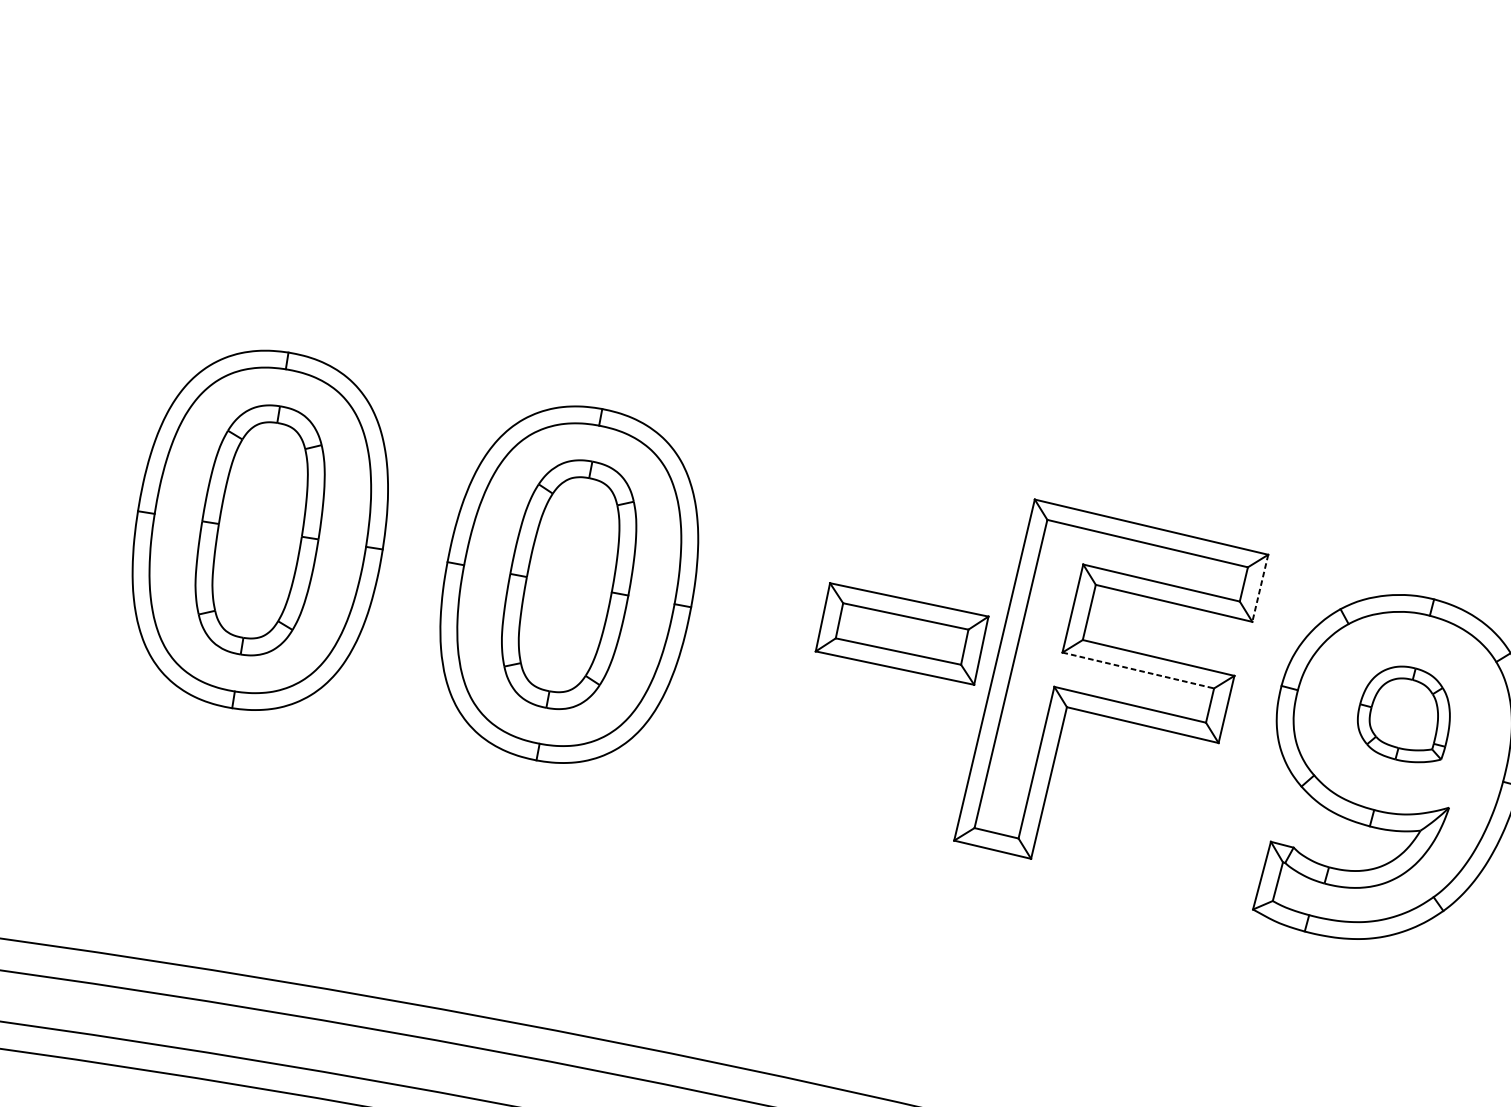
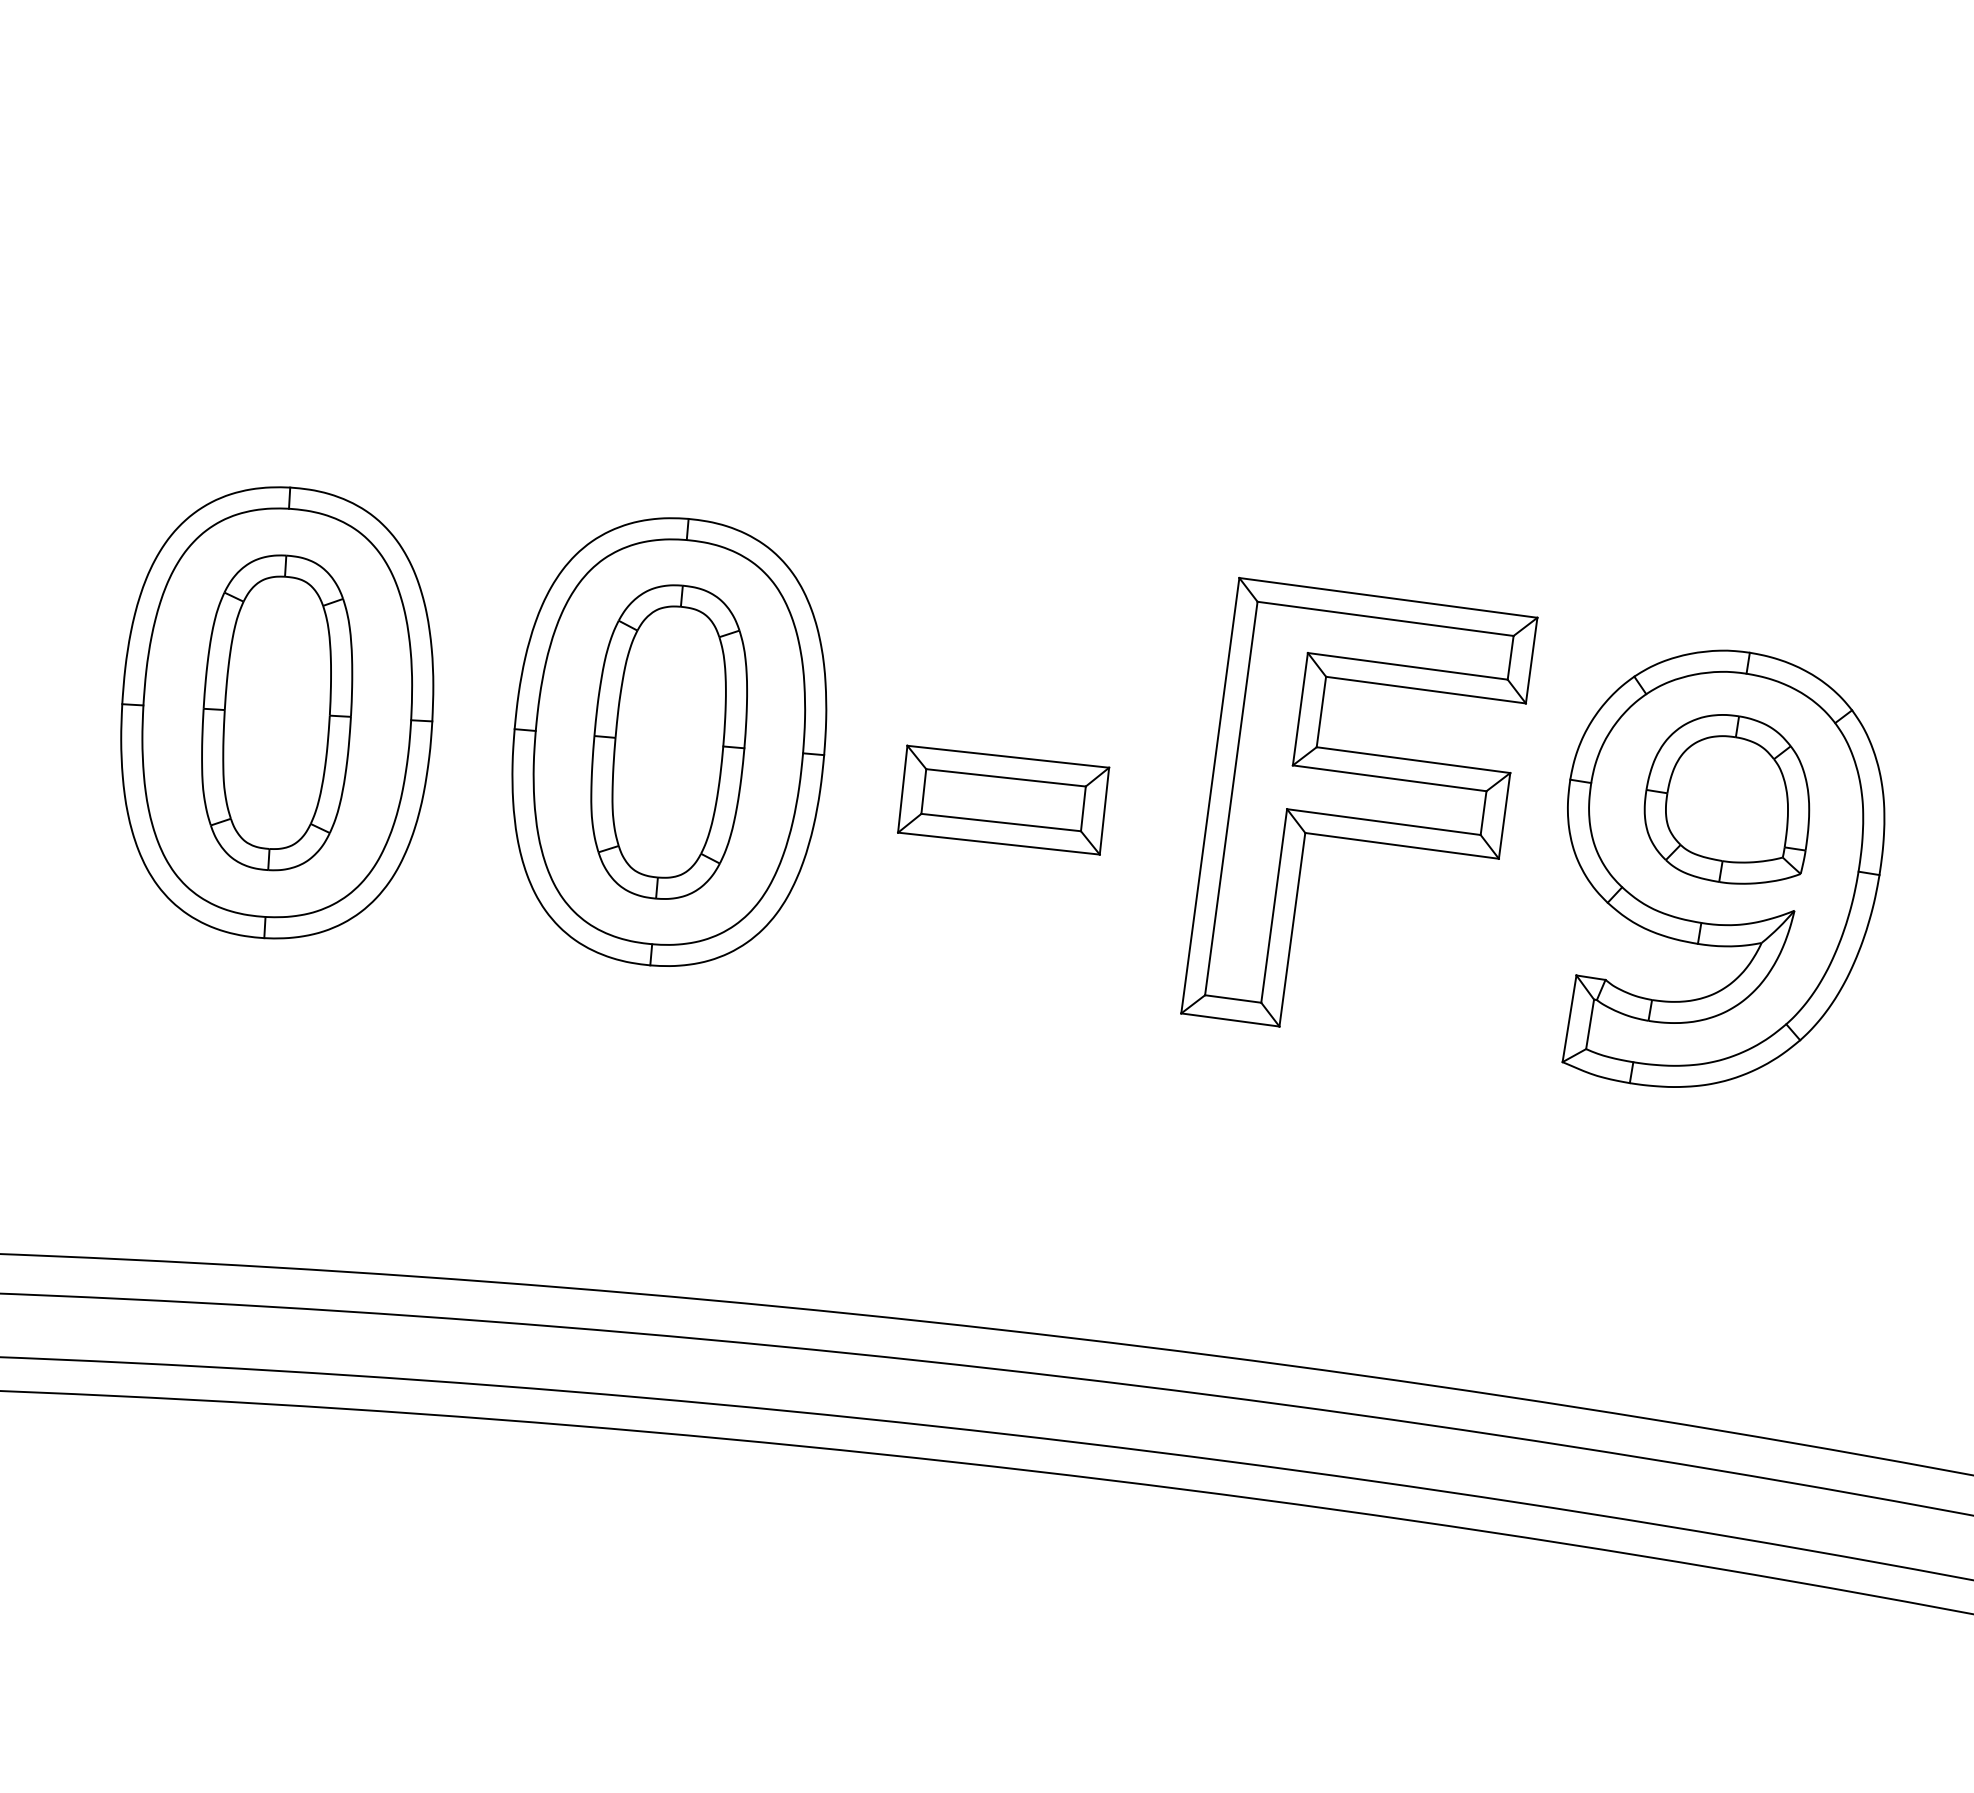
line: (1260, 589) -> (1531, 661), dashed -> solid
part: (902, 633) -> (1003, 799), moved
line: (1138, 670) -> (1389, 778), dashed -> solid
part: (1403, 714) -> (1726, 799), size x1.43

